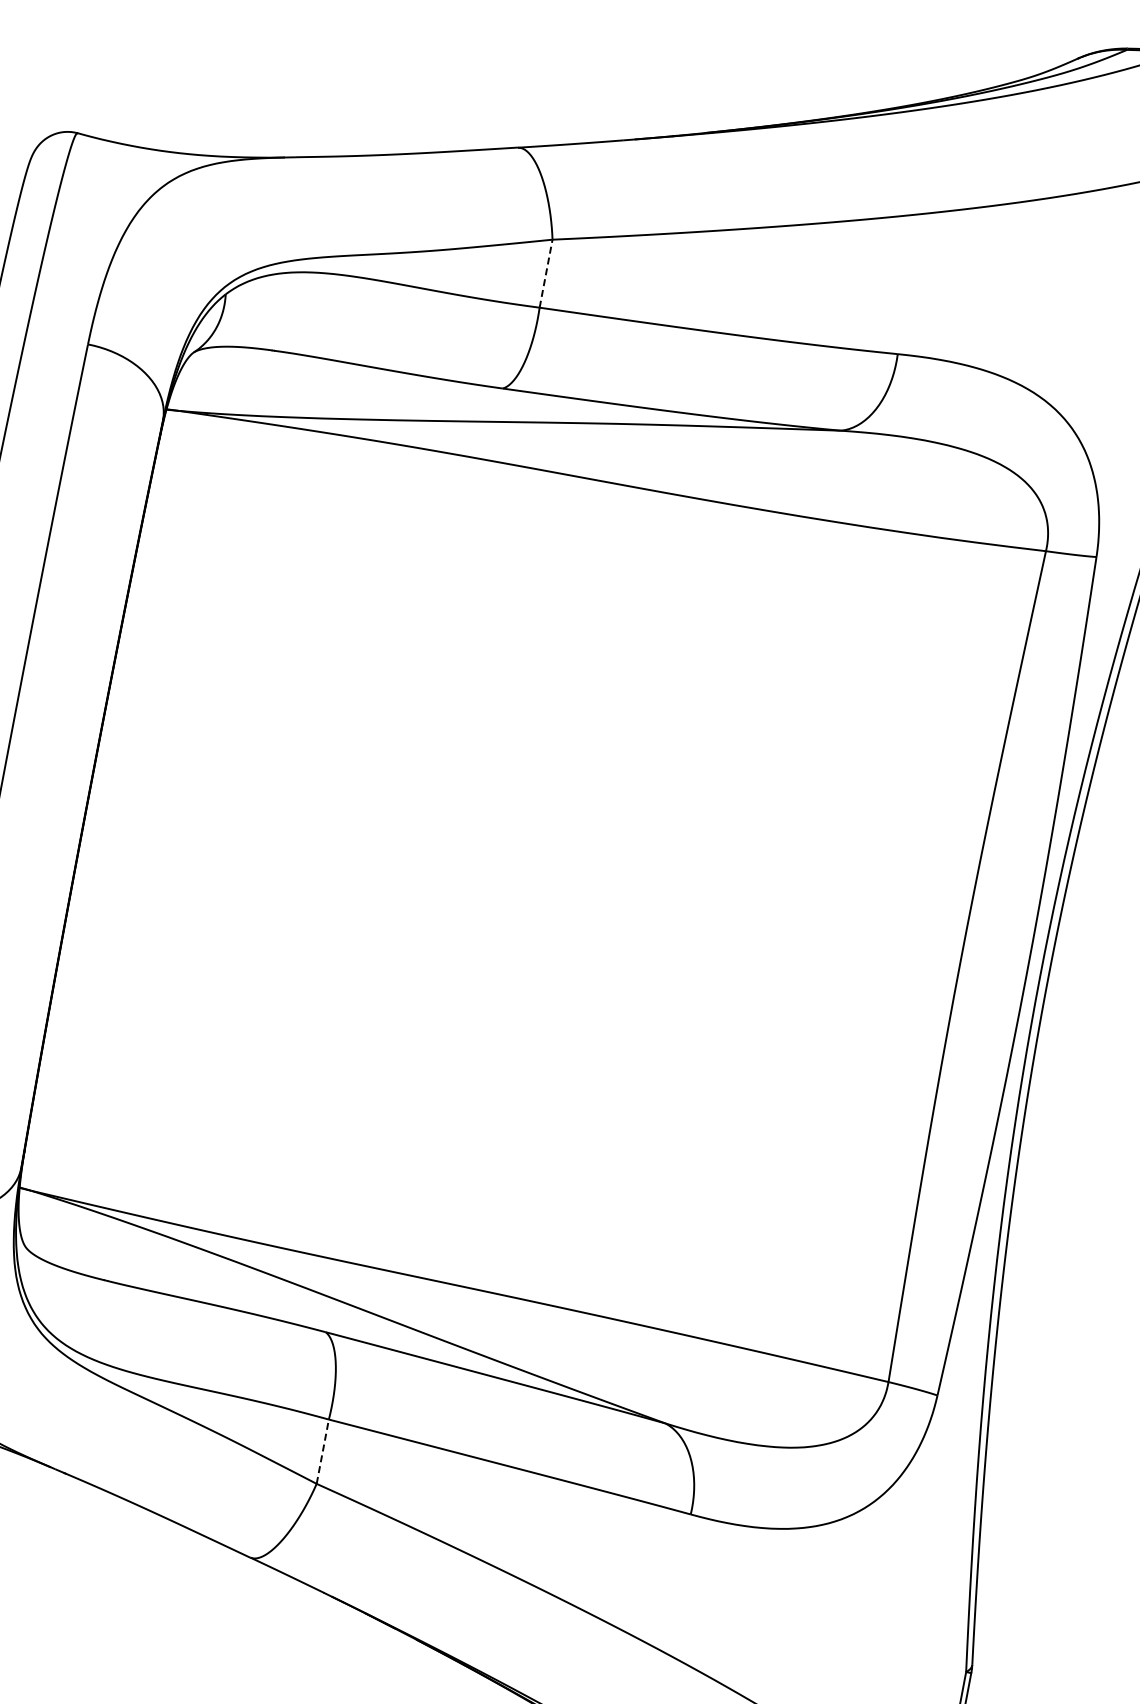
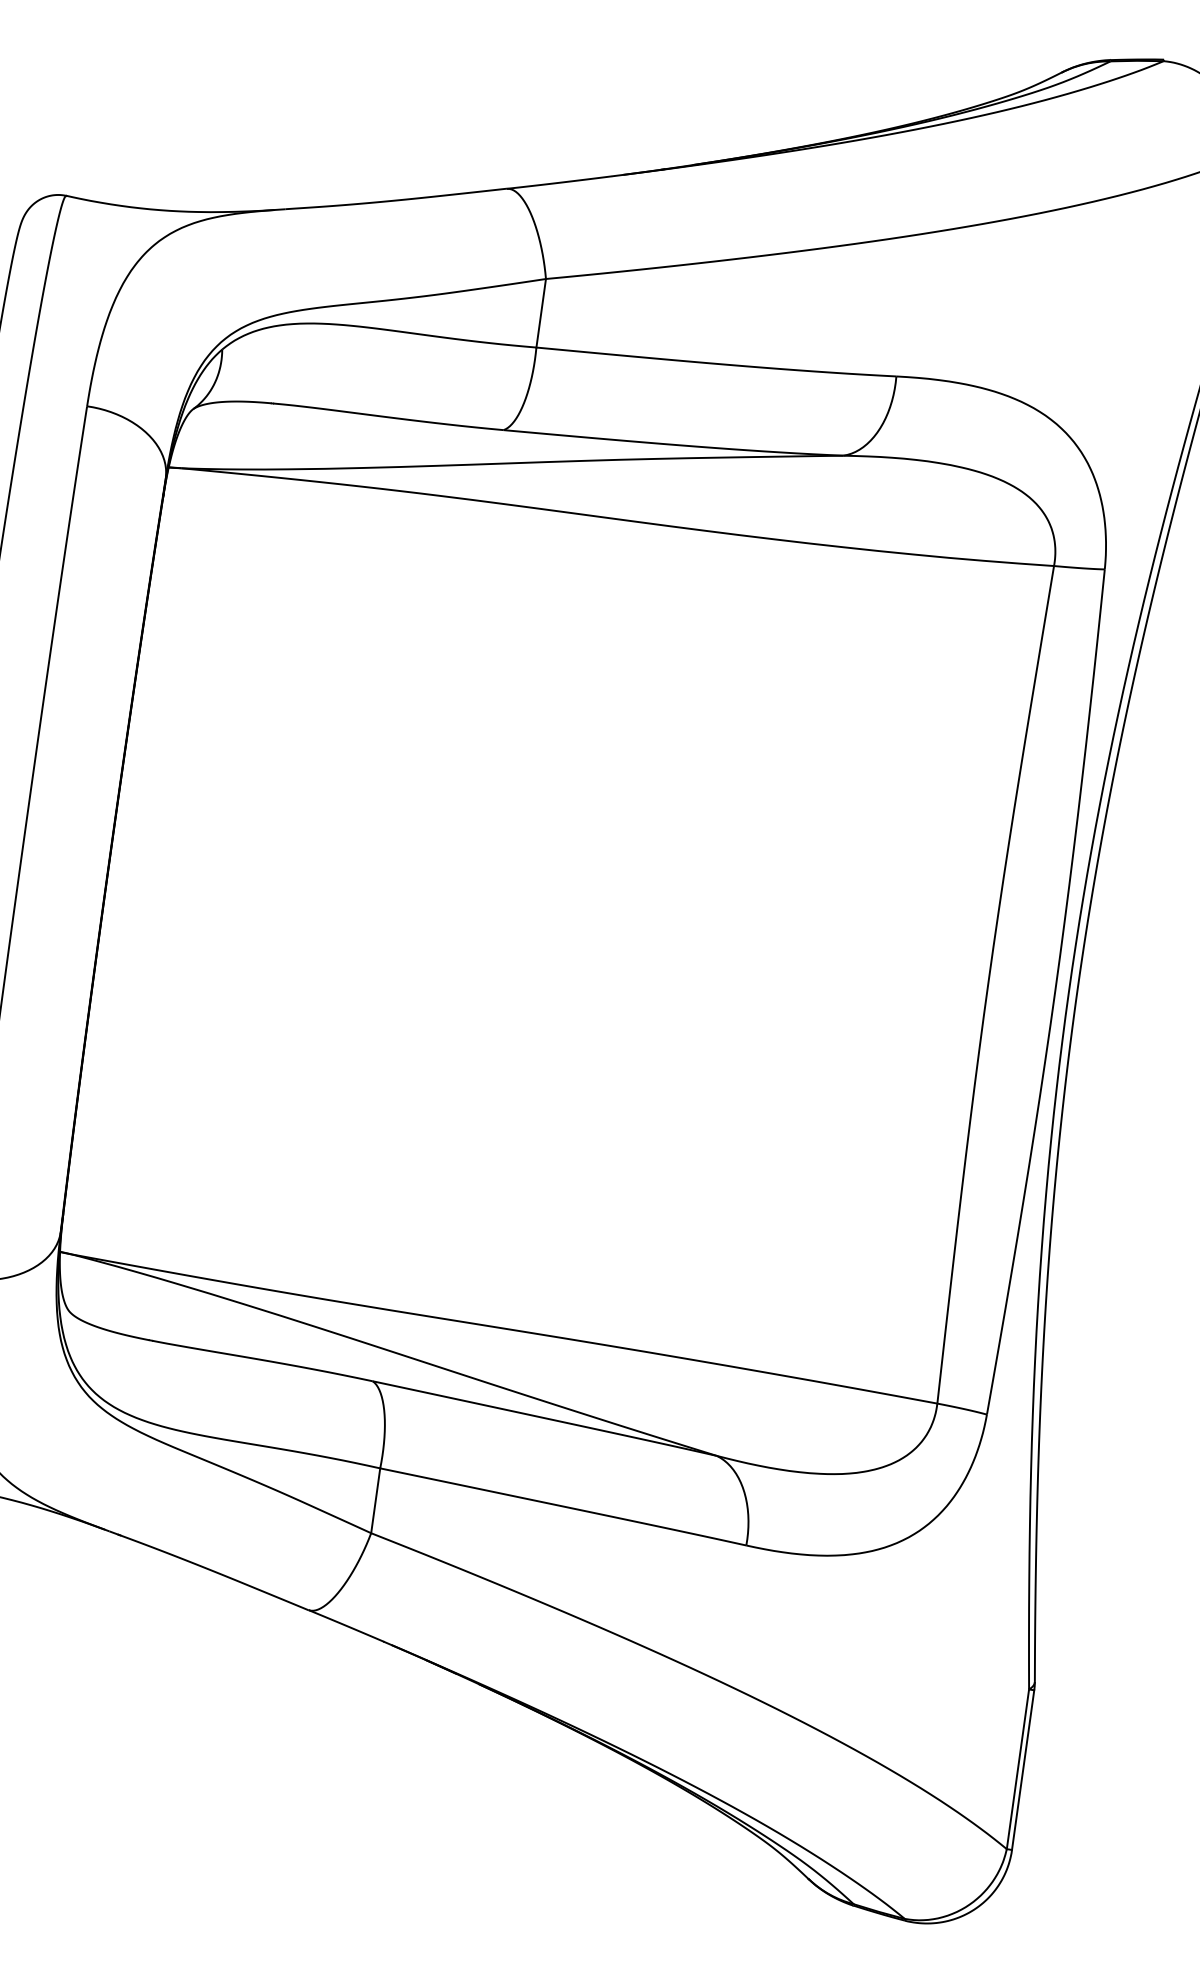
line: (546, 273) -> (541, 313), dashed -> solid
line: (322, 1451) -> (375, 1500), dashed -> solid

